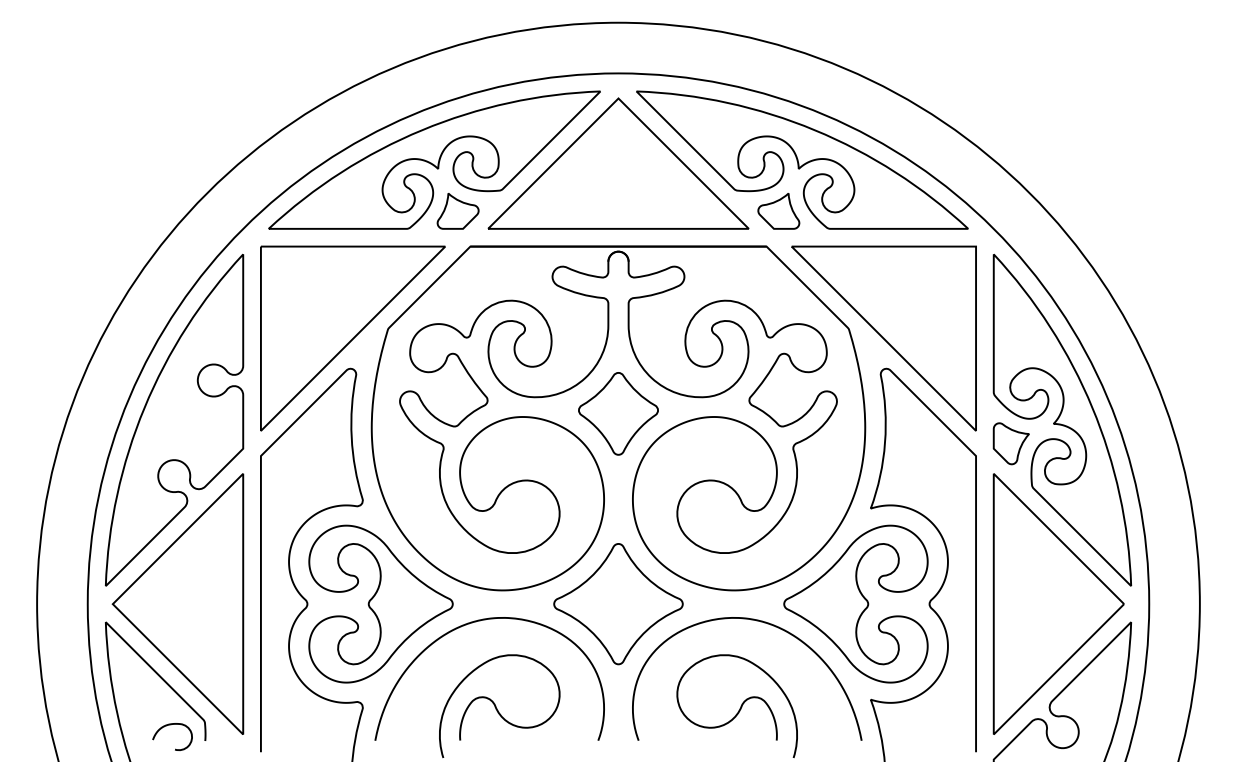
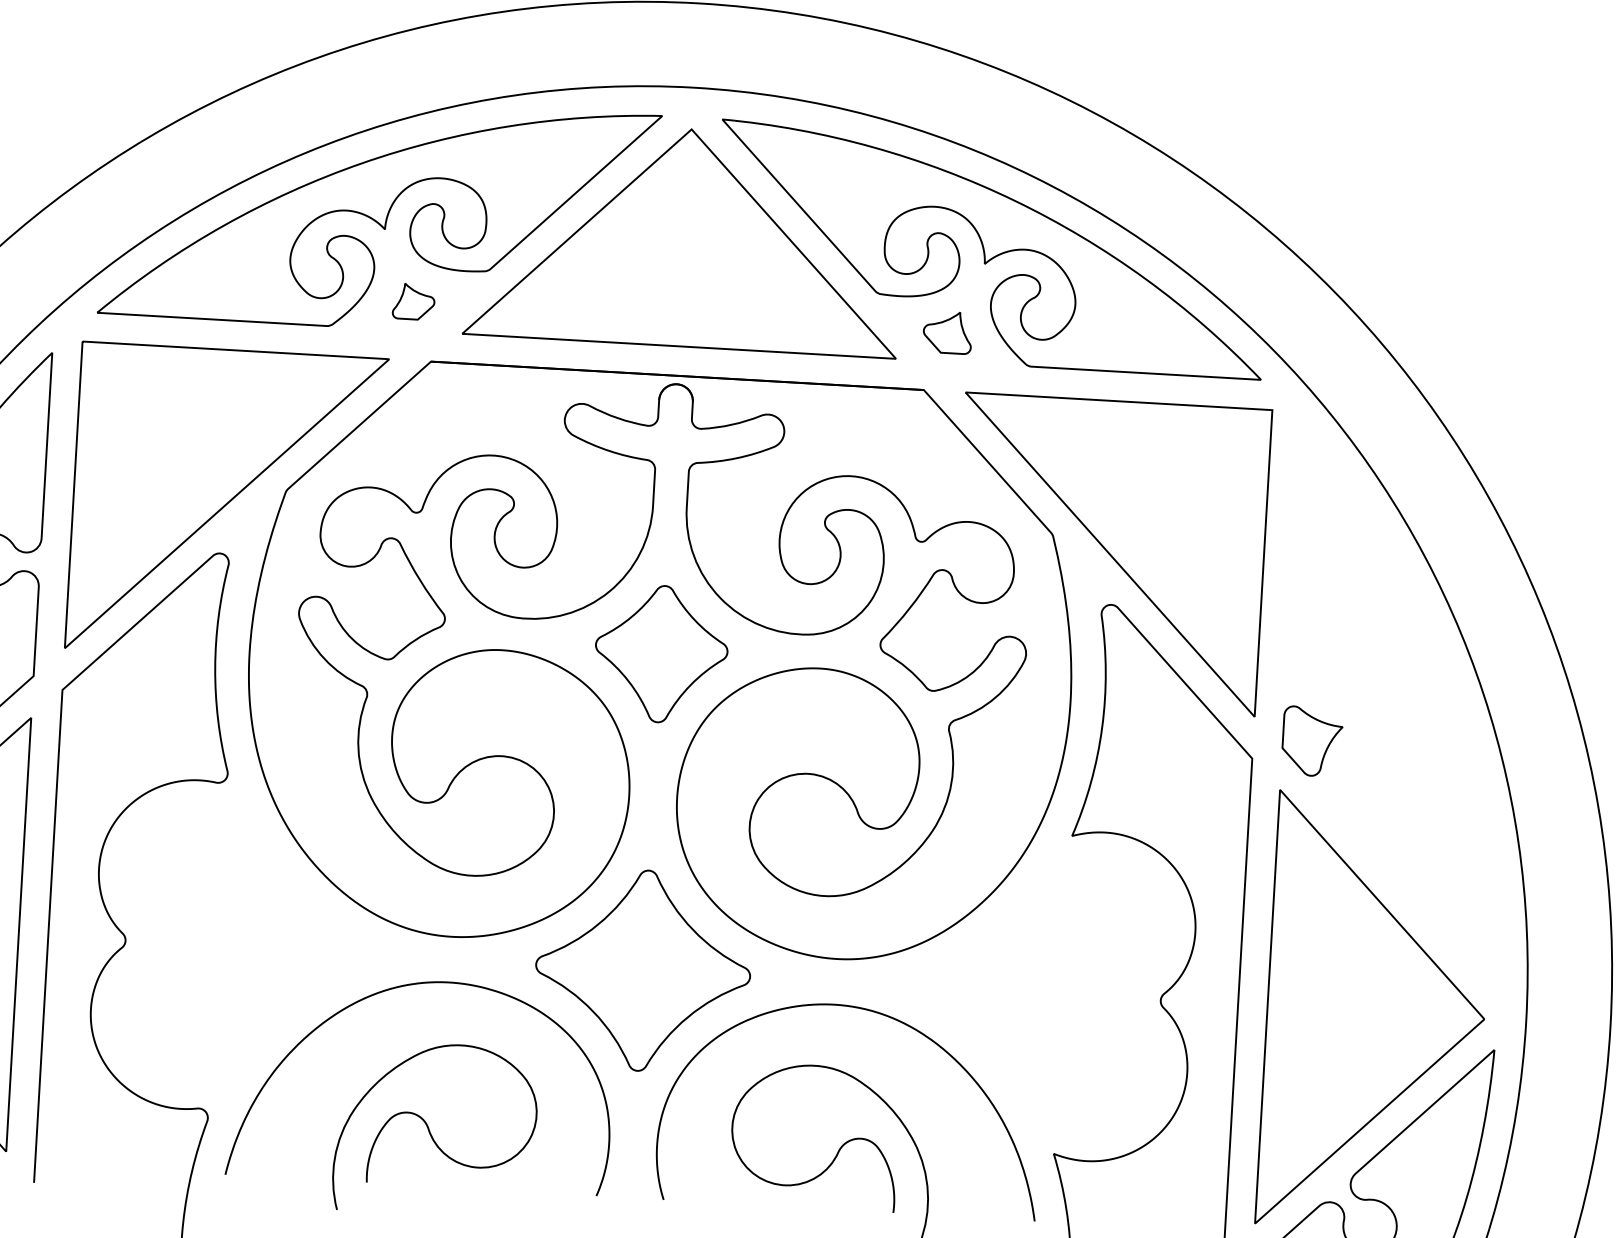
part: (457, 211) -> (412, 302), size x0.6
part: (778, 211) -> (947, 332), size x0.7
part: (1062, 420) -> (1399, 707), removed
part: (380, 603) -> (247, 946), removed
part: (855, 603) -> (1037, 992), removed

